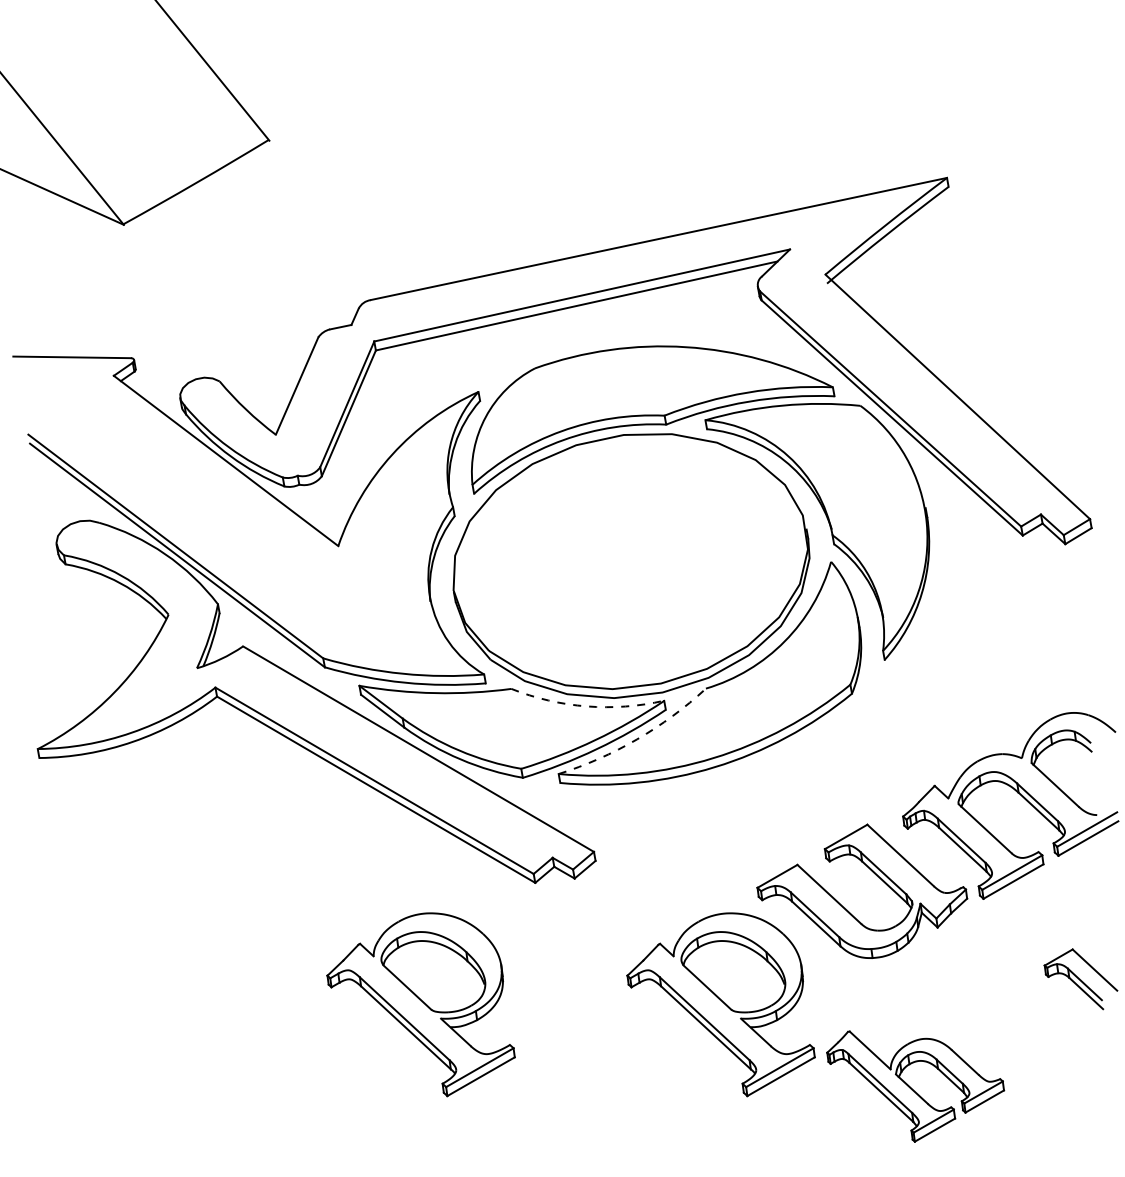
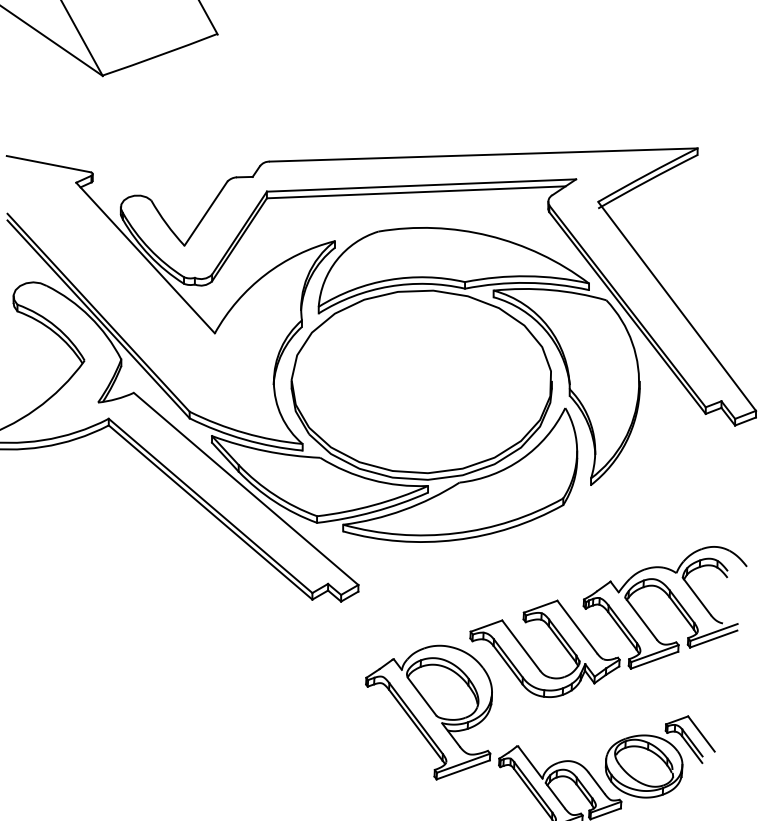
arc: (586, 706) -> (371, 480), dashed -> solid
arc: (637, 739) -> (403, 510), dashed -> solid
part: (420, 1004) -> (214, 671), removed
part: (1025, 1027) -> (644, 766), added

